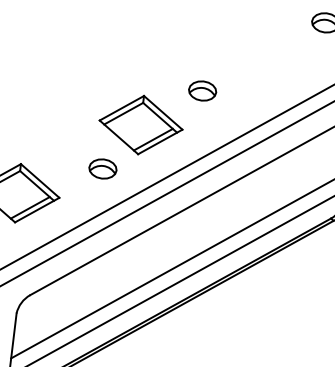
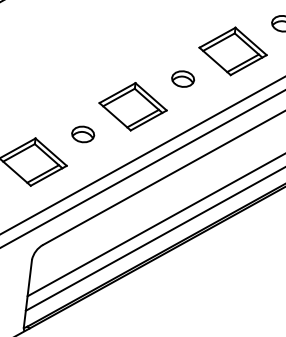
part: (263, 57) -> (232, 51), added
part: (103, 169) -> (83, 134), moved

